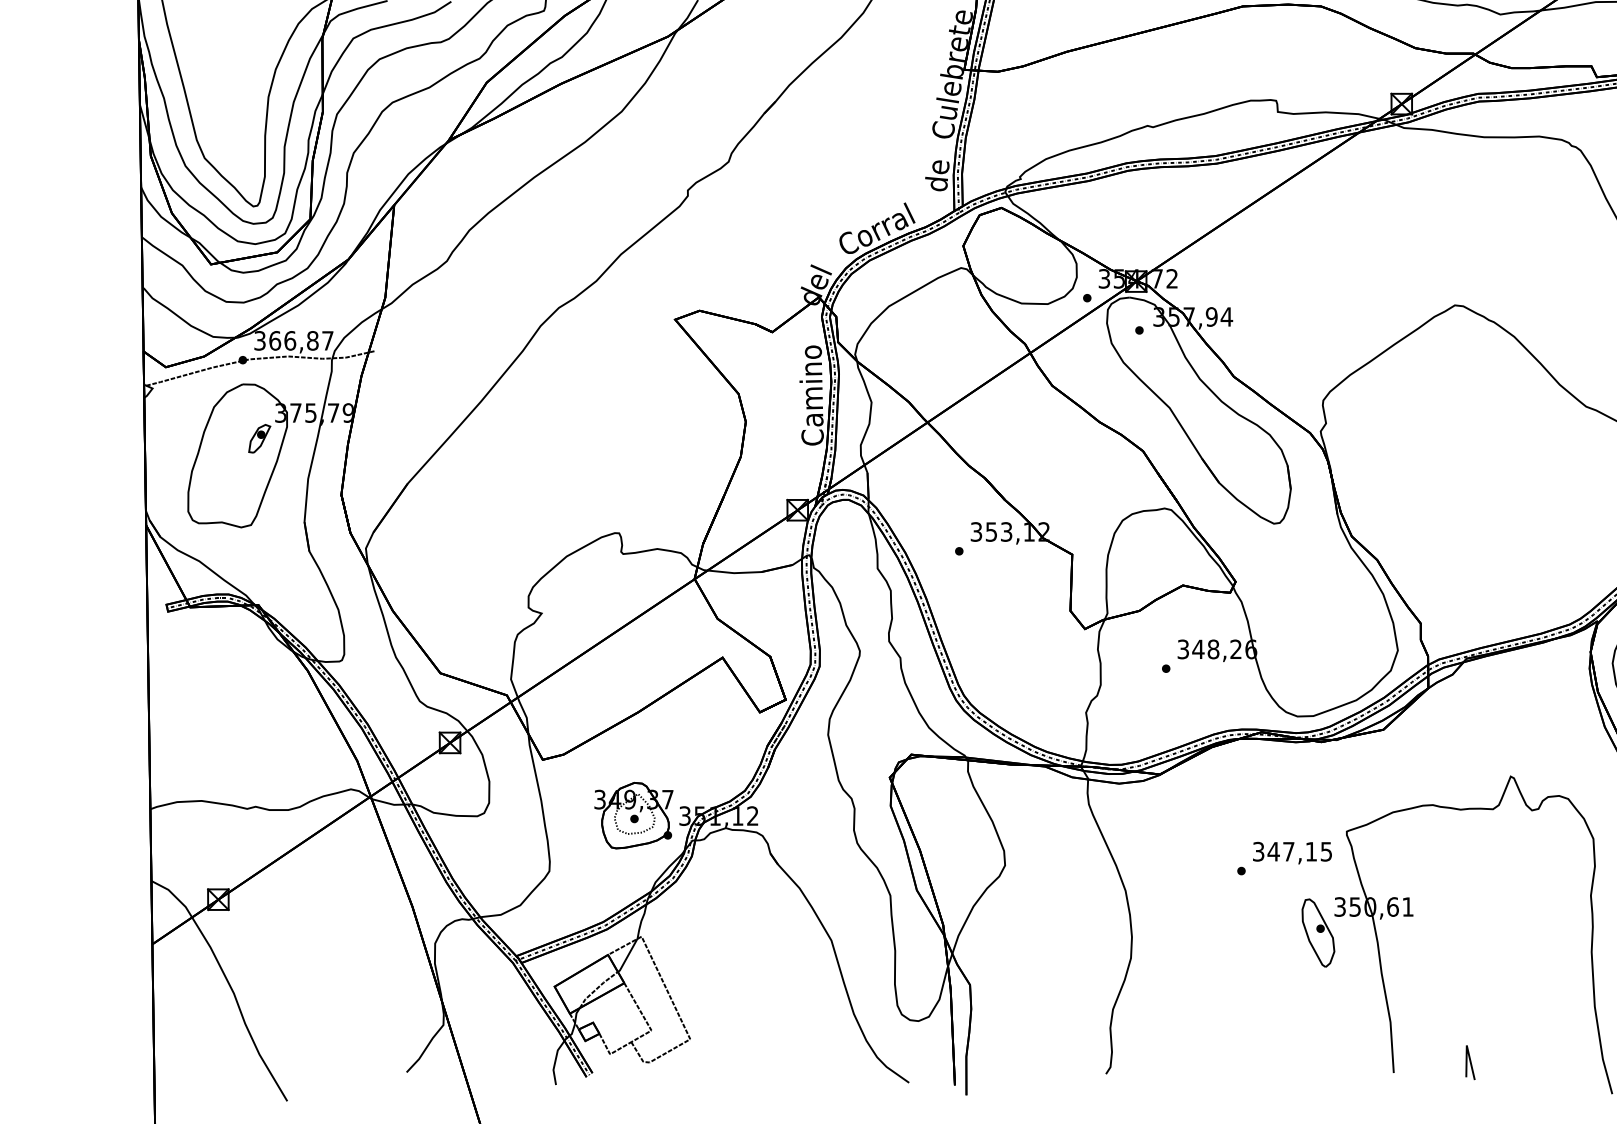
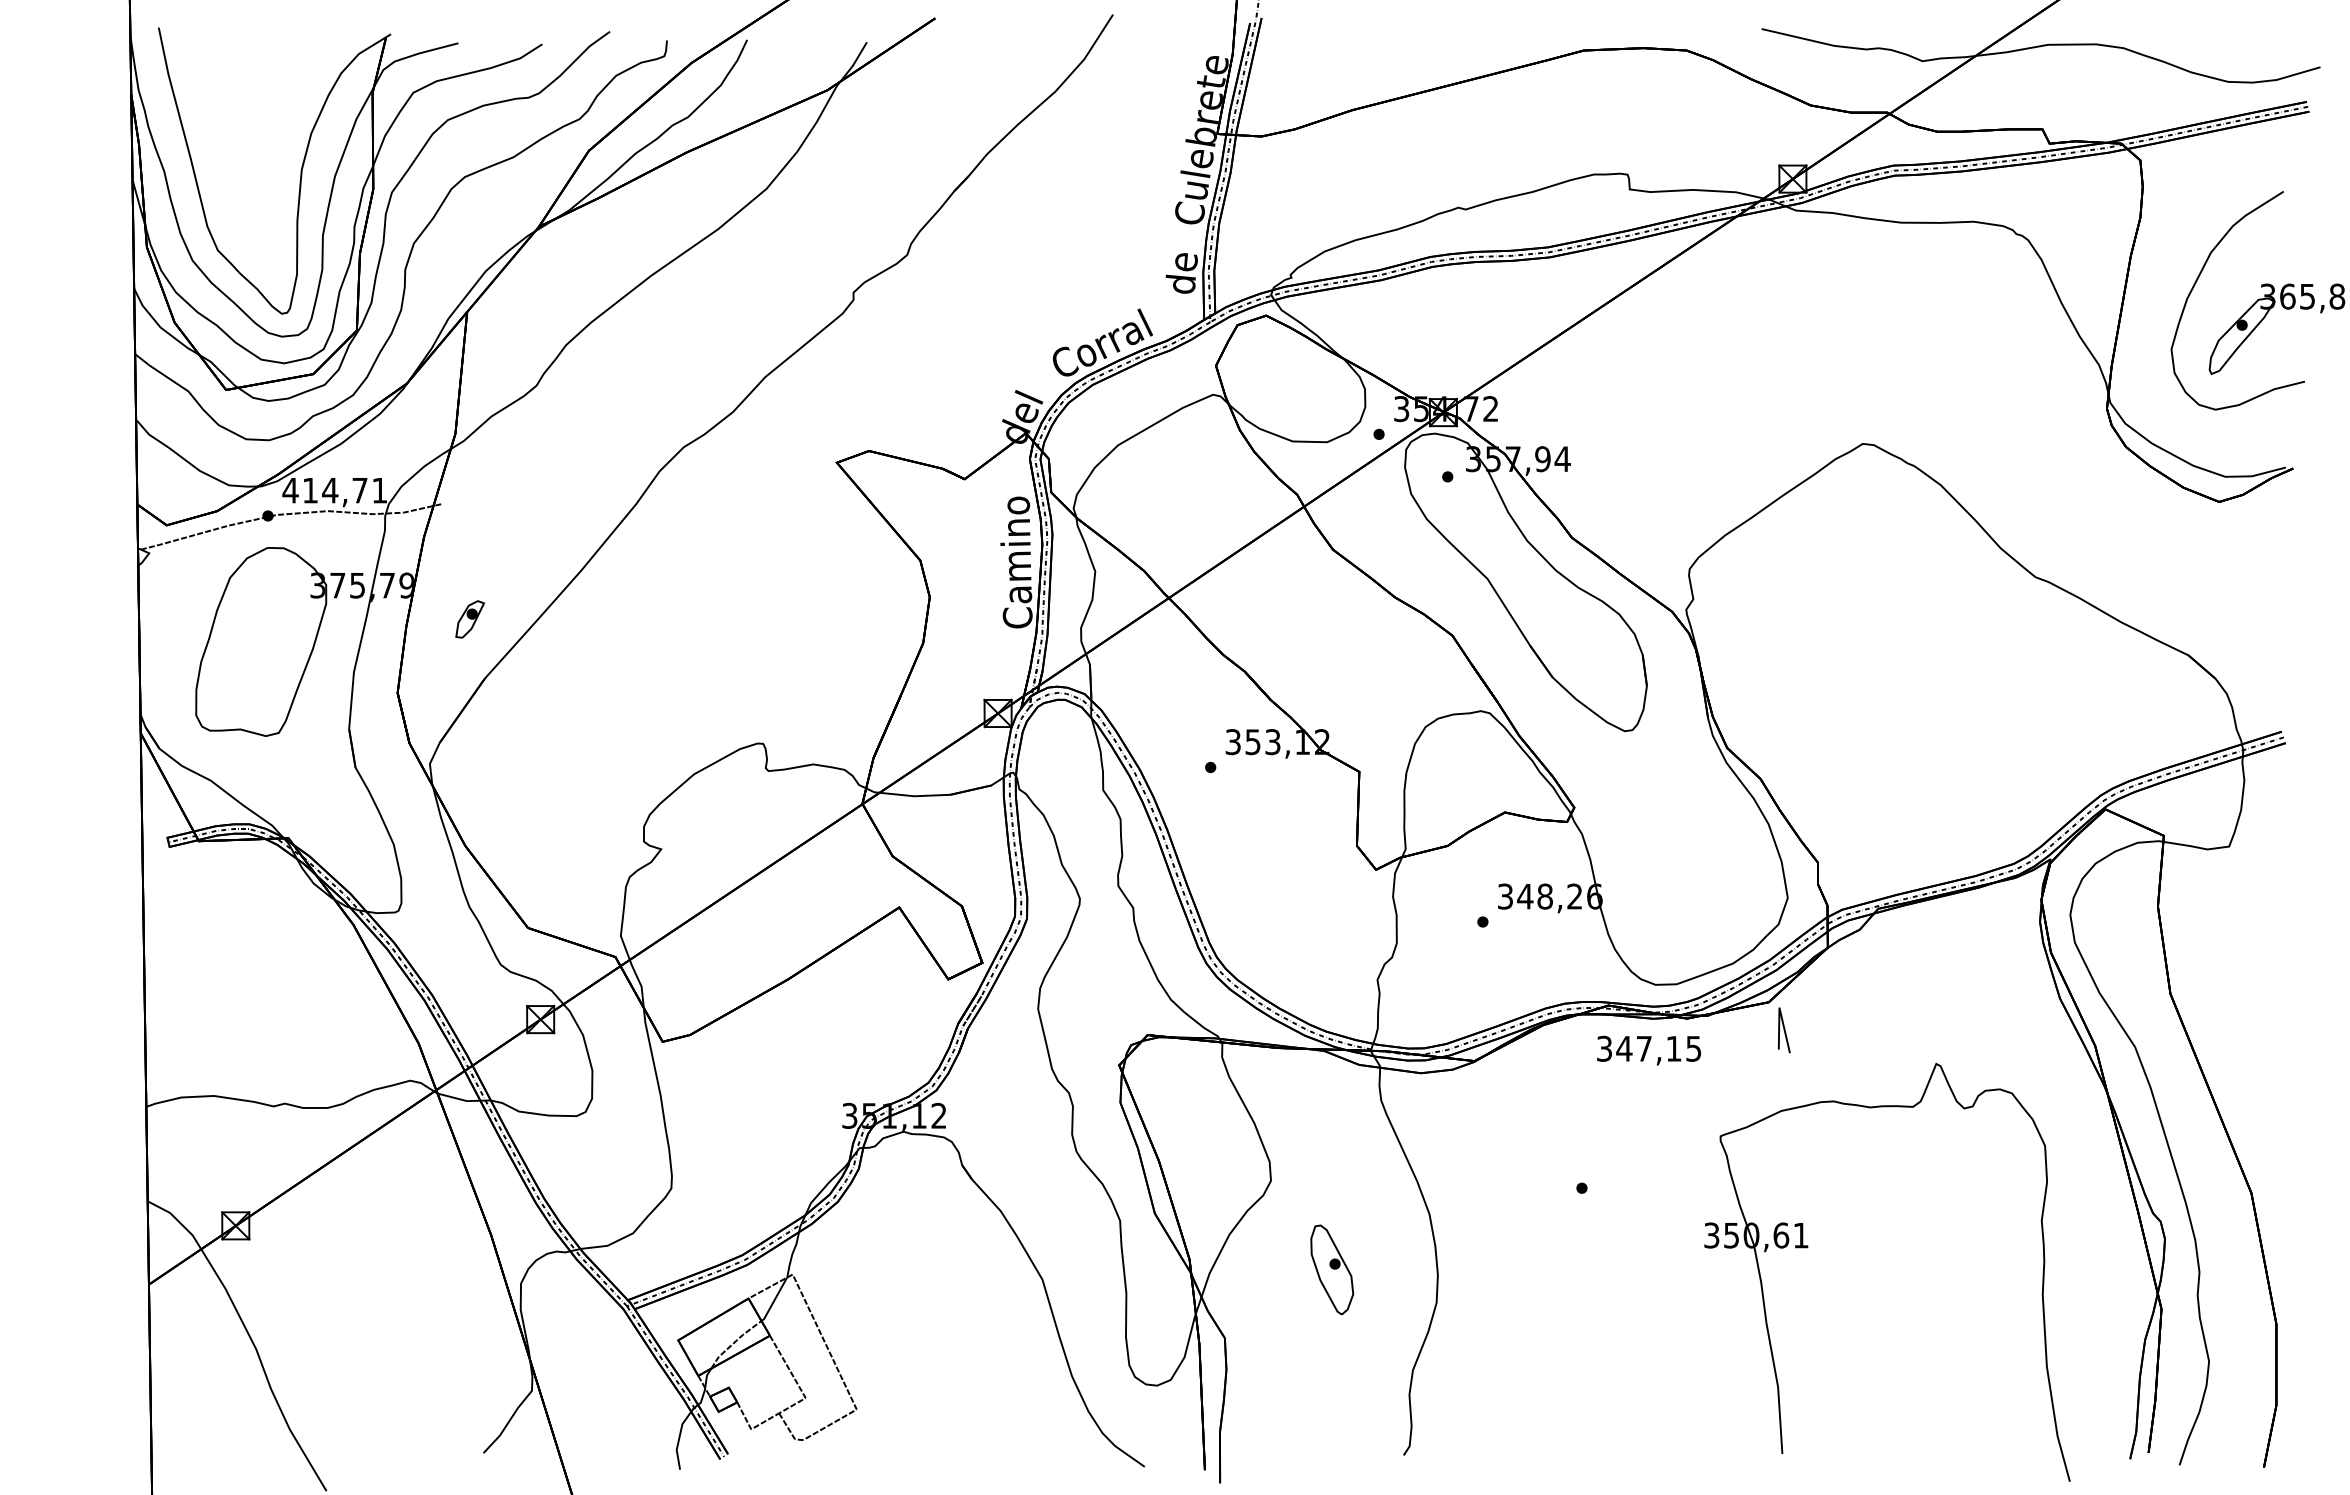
text: (293, 340) -> (334, 490), 366,87 -> 414,71
part: (259, 438) -> (469, 619), moved
part: (633, 815) -> (782, 1115), removed
text: (1292, 853) -> (1649, 1050), moved
part: (1318, 932) -> (1332, 1269), moved
line: (1469, 1062) -> (1783, 1030), moved

